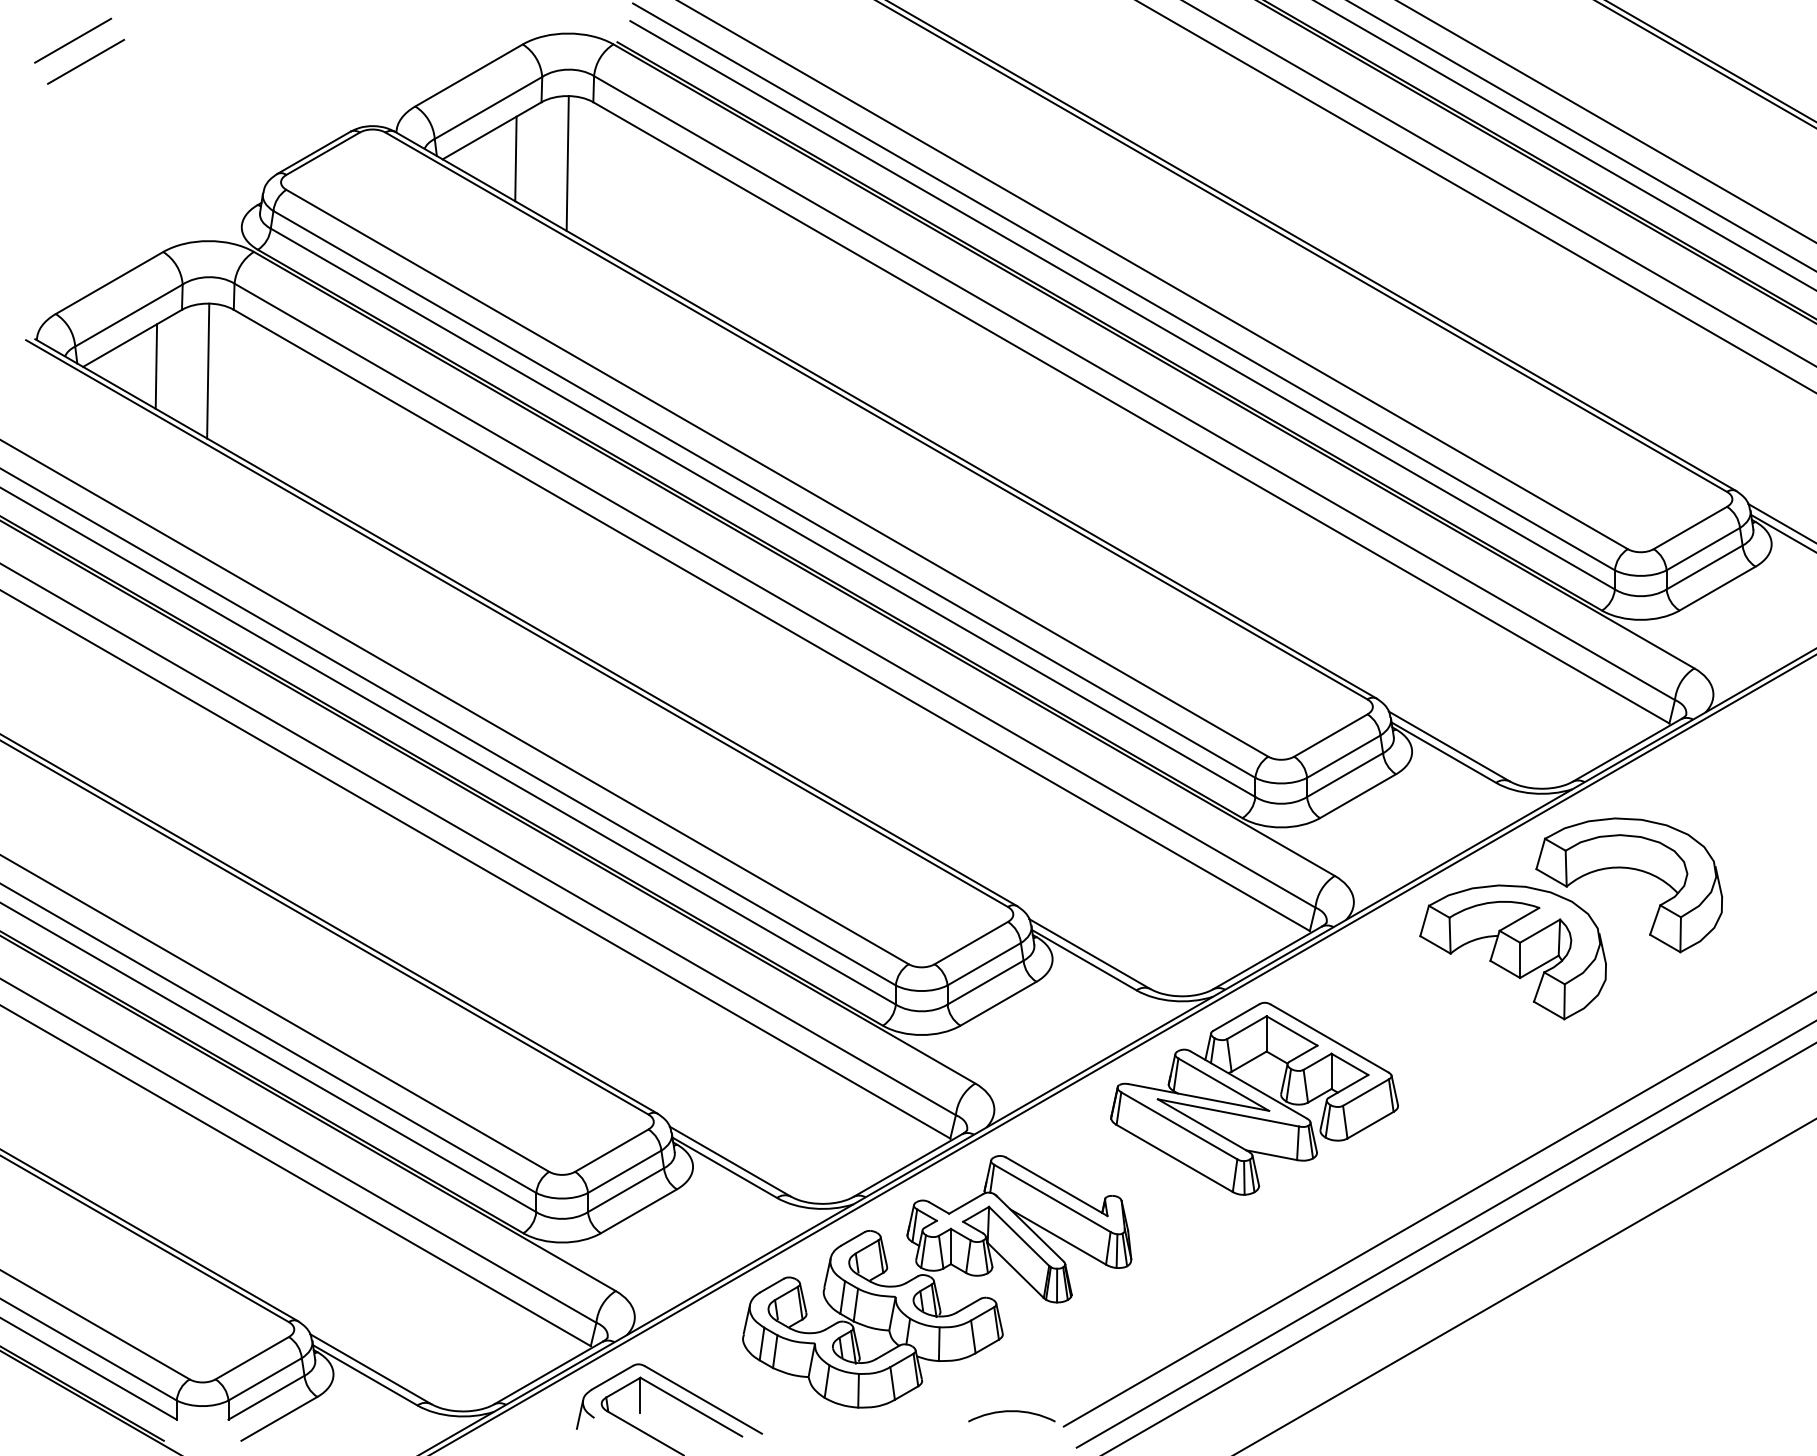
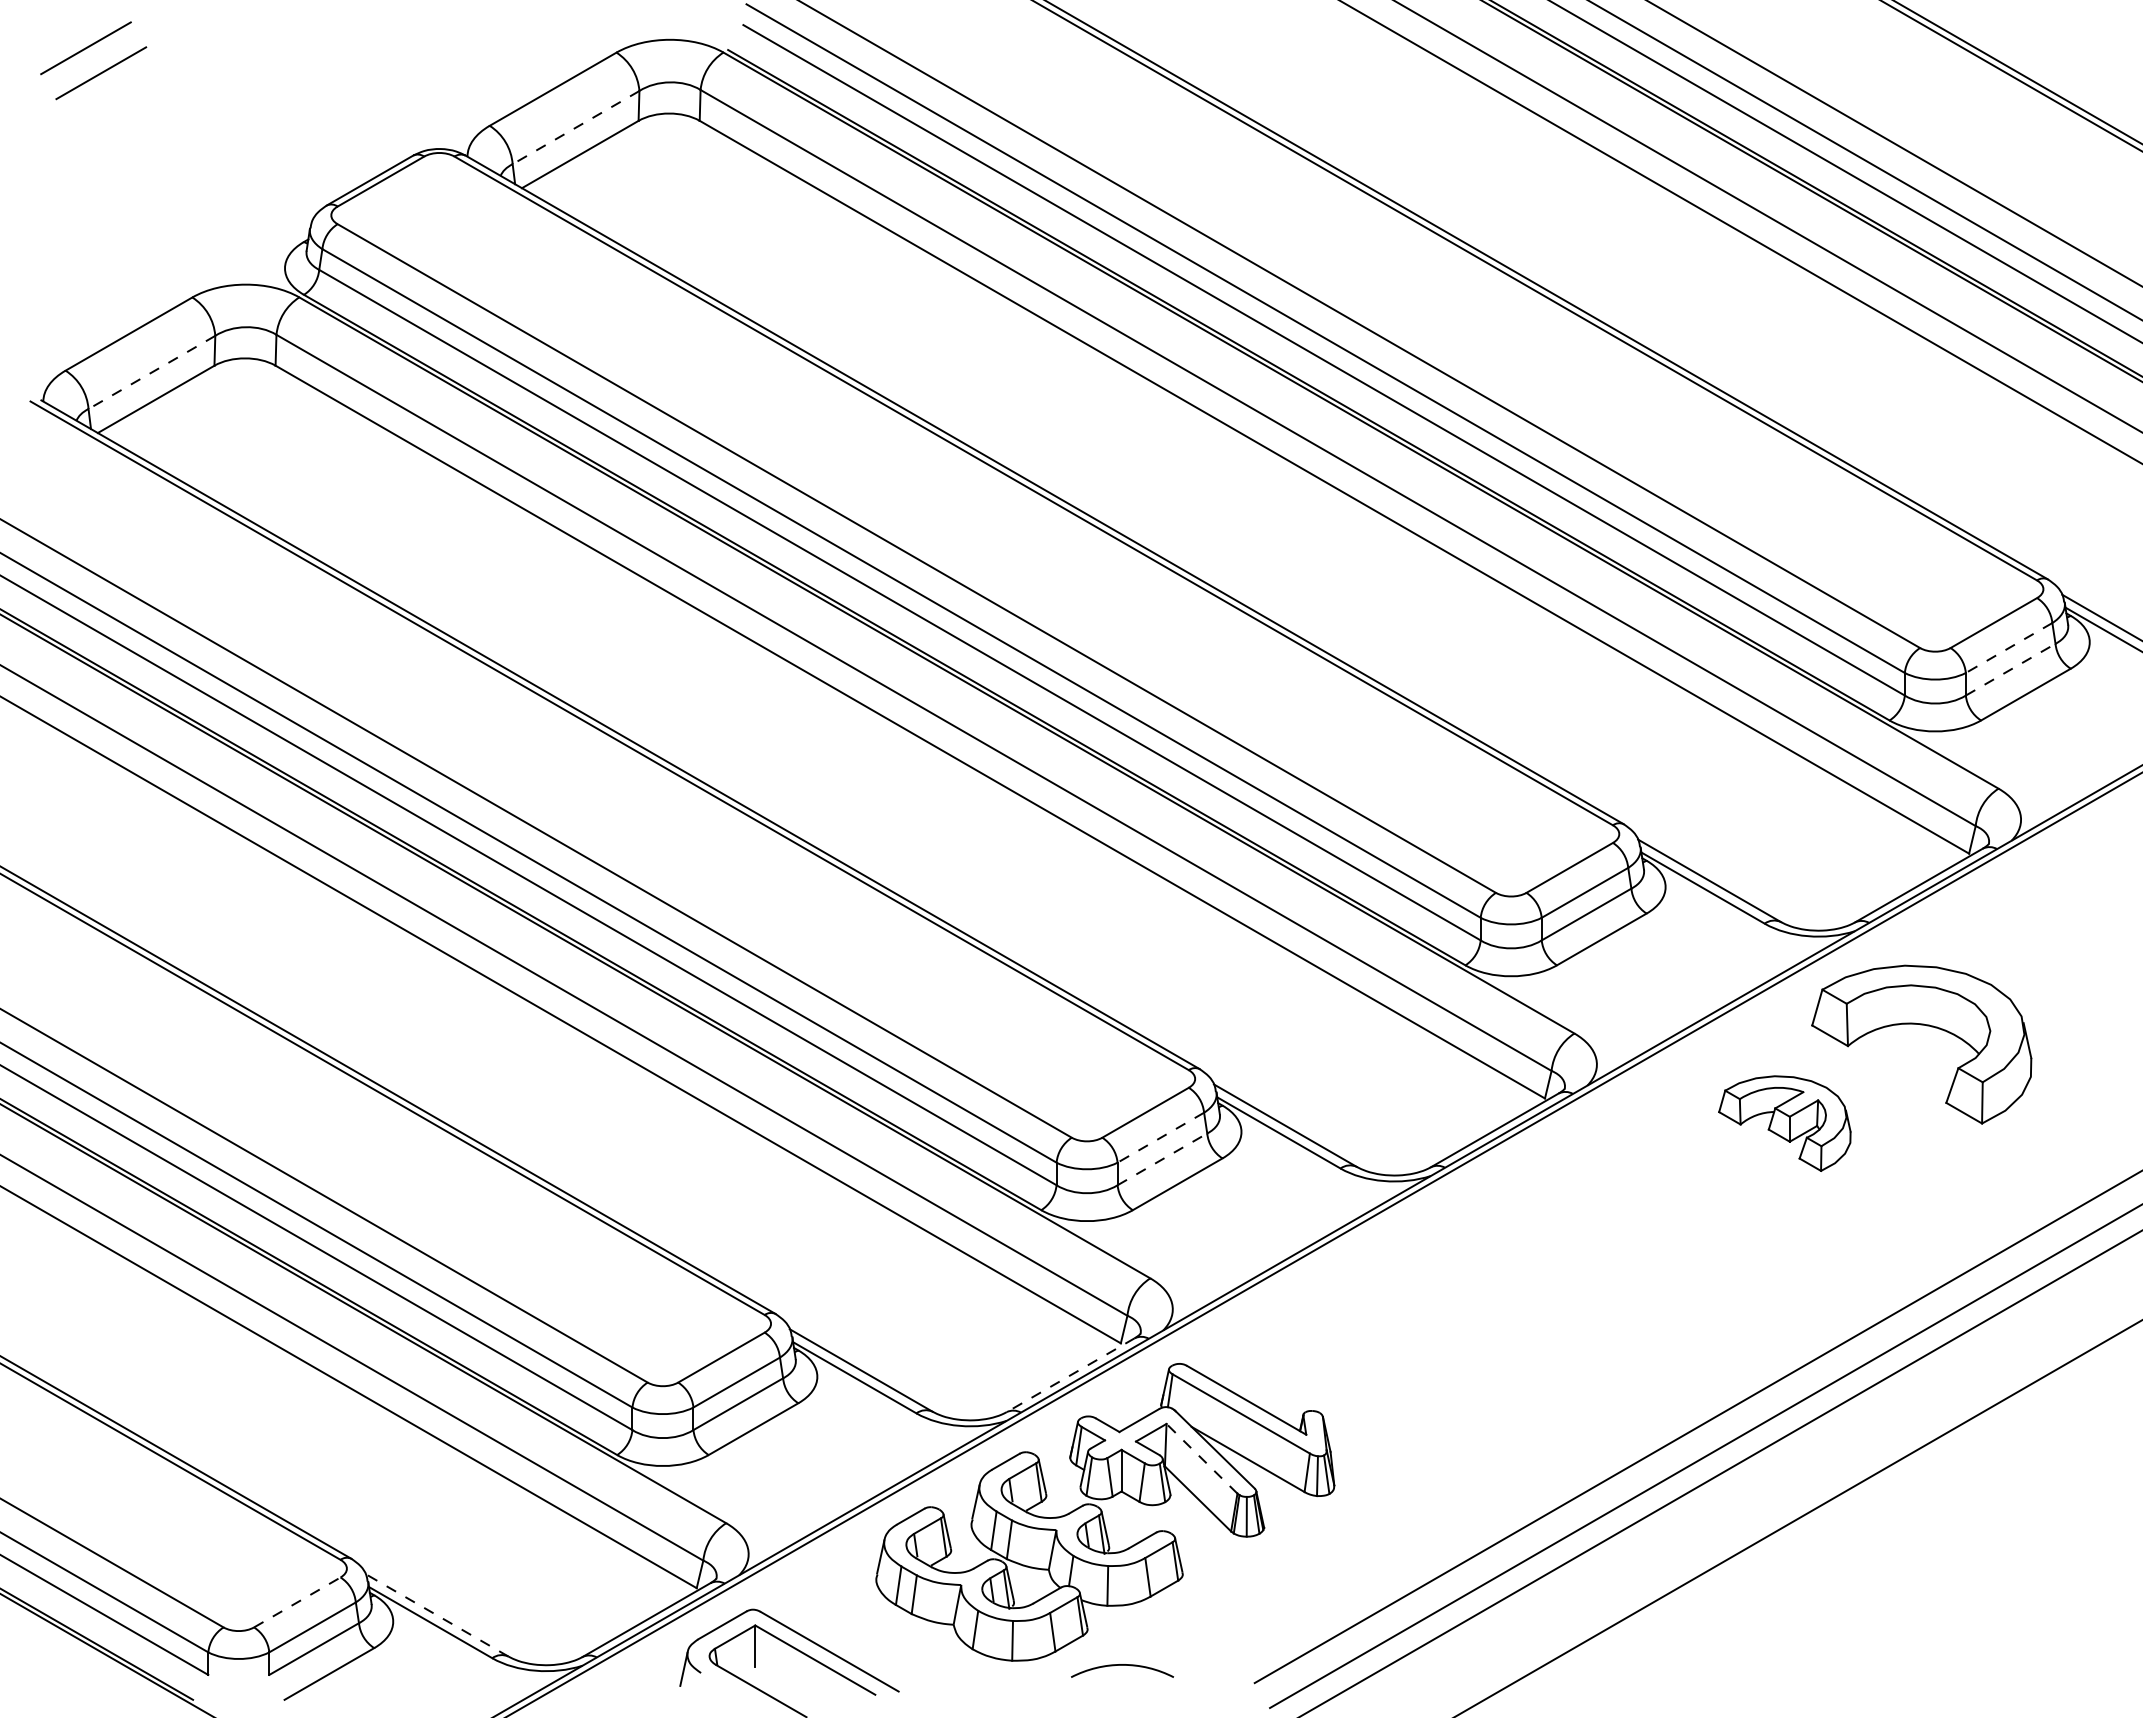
line: (488, 107) -> (575, 127), solid -> dashed
line: (516, 158) -> (608, 187), removed
line: (567, 163) -> (669, 192), removed
line: (128, 315) -> (151, 372), solid -> dashed
line: (156, 366) -> (184, 432), removed
line: (208, 370) -> (245, 437), removed
line: (1703, 549) -> (2009, 648), solid -> dashed
line: (1704, 567) -> (2010, 669), solid -> dashed
part: (1512, 952) -> (1784, 1123), size x0.6
line: (983, 964) -> (1160, 1137), solid -> dashed
line: (985, 982) -> (1162, 1159), solid -> dashed
part: (1254, 1098) -> (1479, 1296), removed
line: (907, 1165) -> (1070, 1375), solid -> dashed
line: (1019, 1236) -> (1202, 1458), solid -> dashed
line: (252, 1358) -> (297, 1602), solid -> dashed
line: (370, 1369) -> (436, 1615), solid -> dashed
arc: (1011, 1411) -> (1122, 1665), moved

